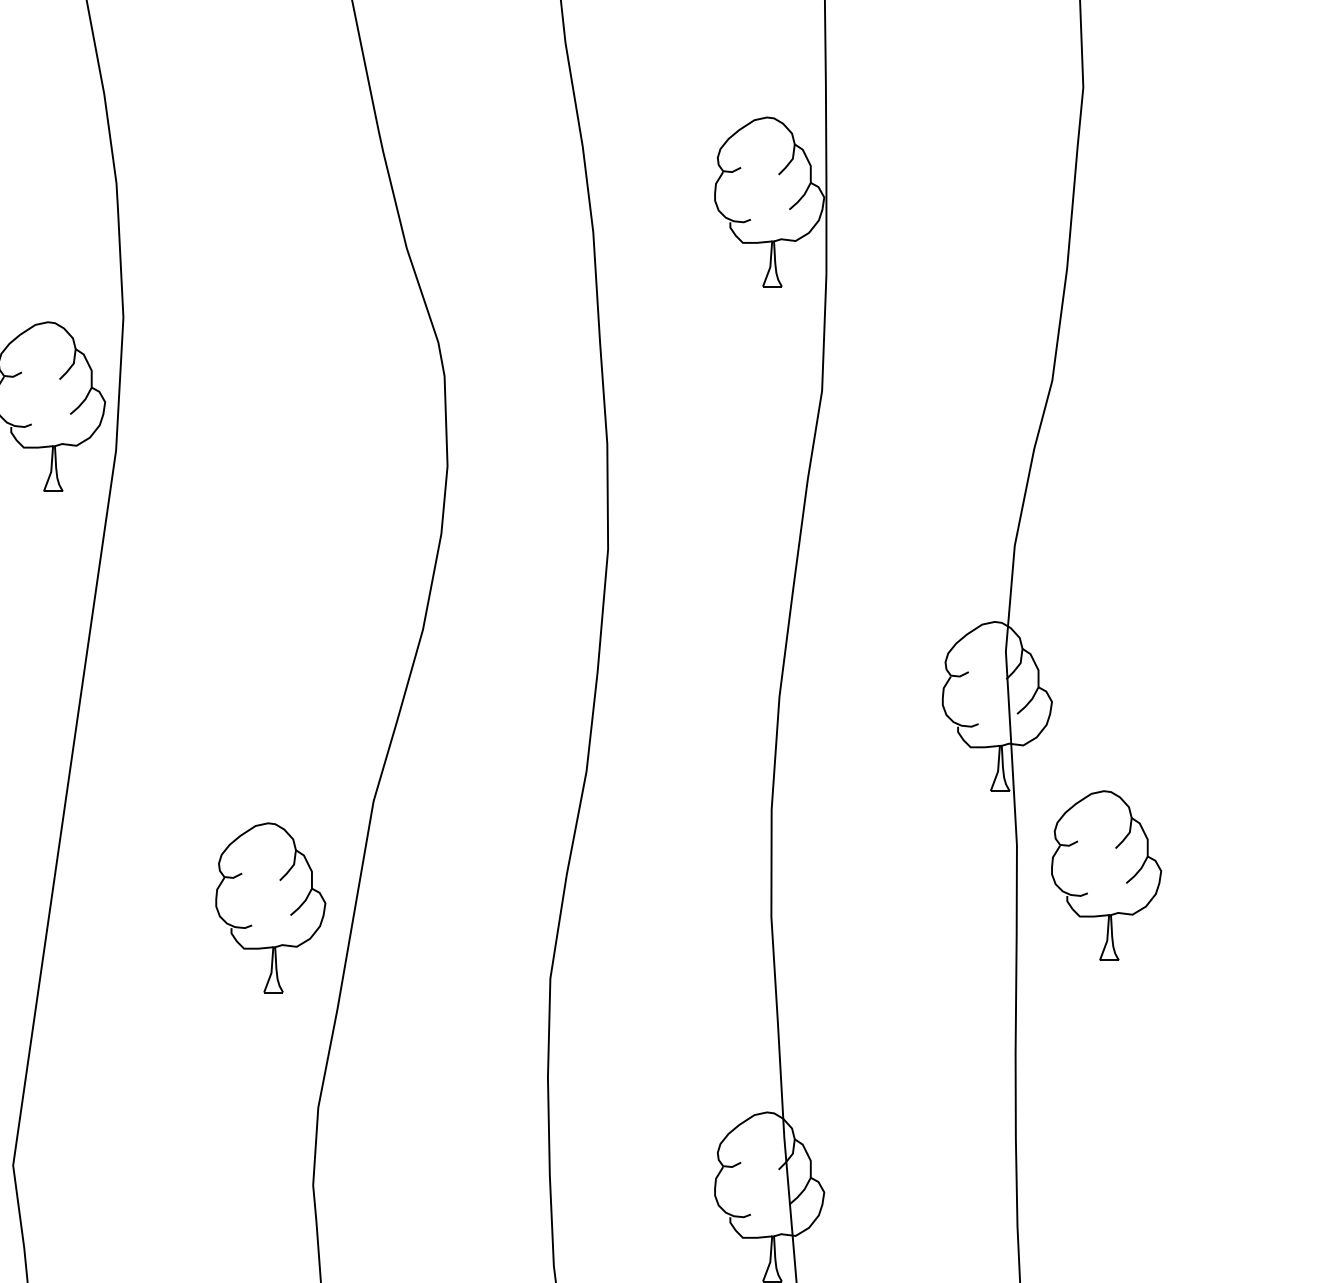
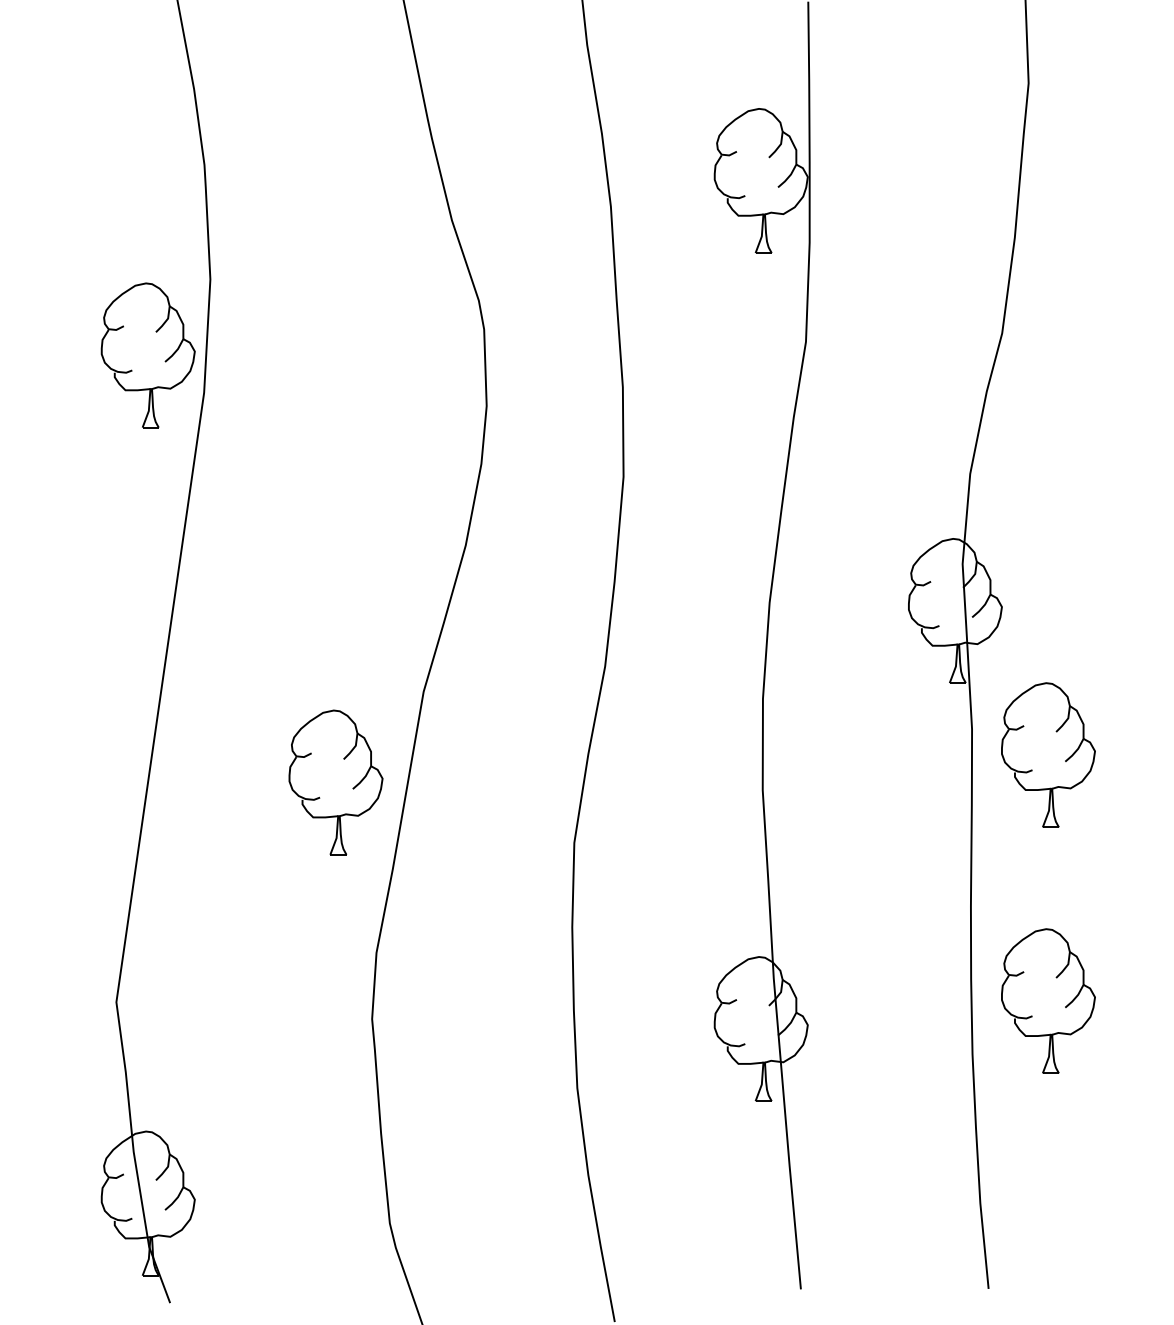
part: (1106, 1163) -> (1048, 1000), added

